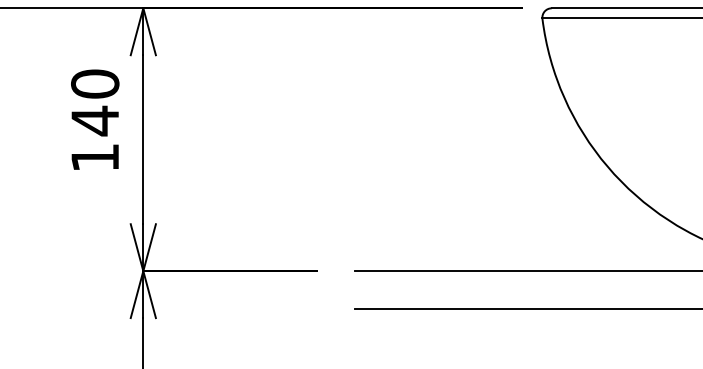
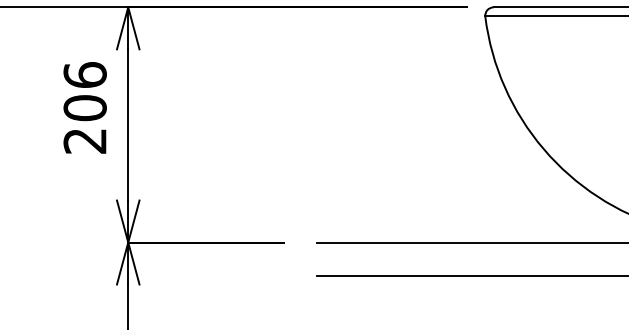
text: (94, 120) -> (84, 107), 140 -> 206

